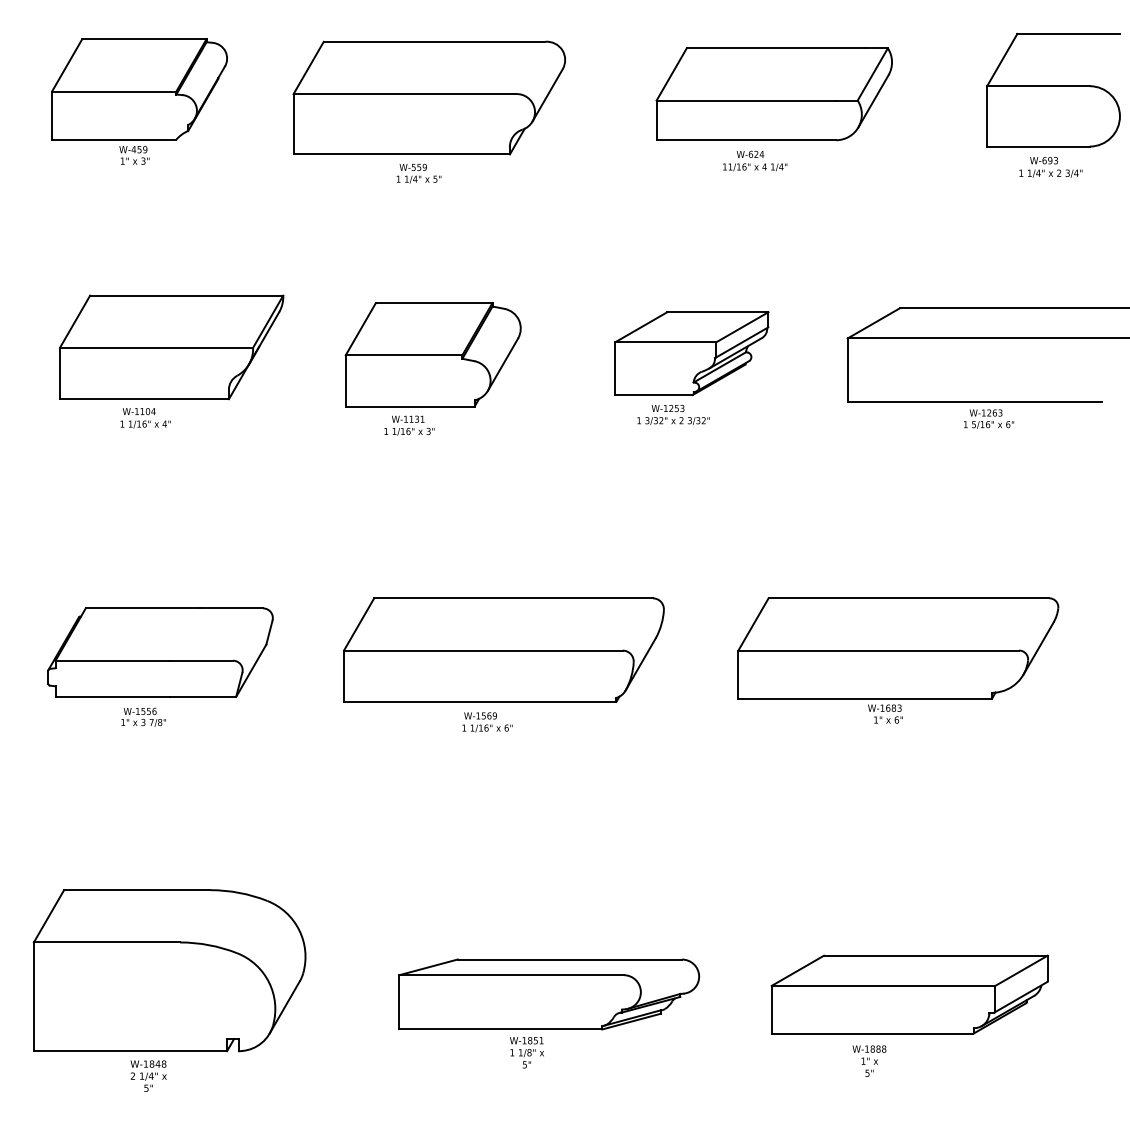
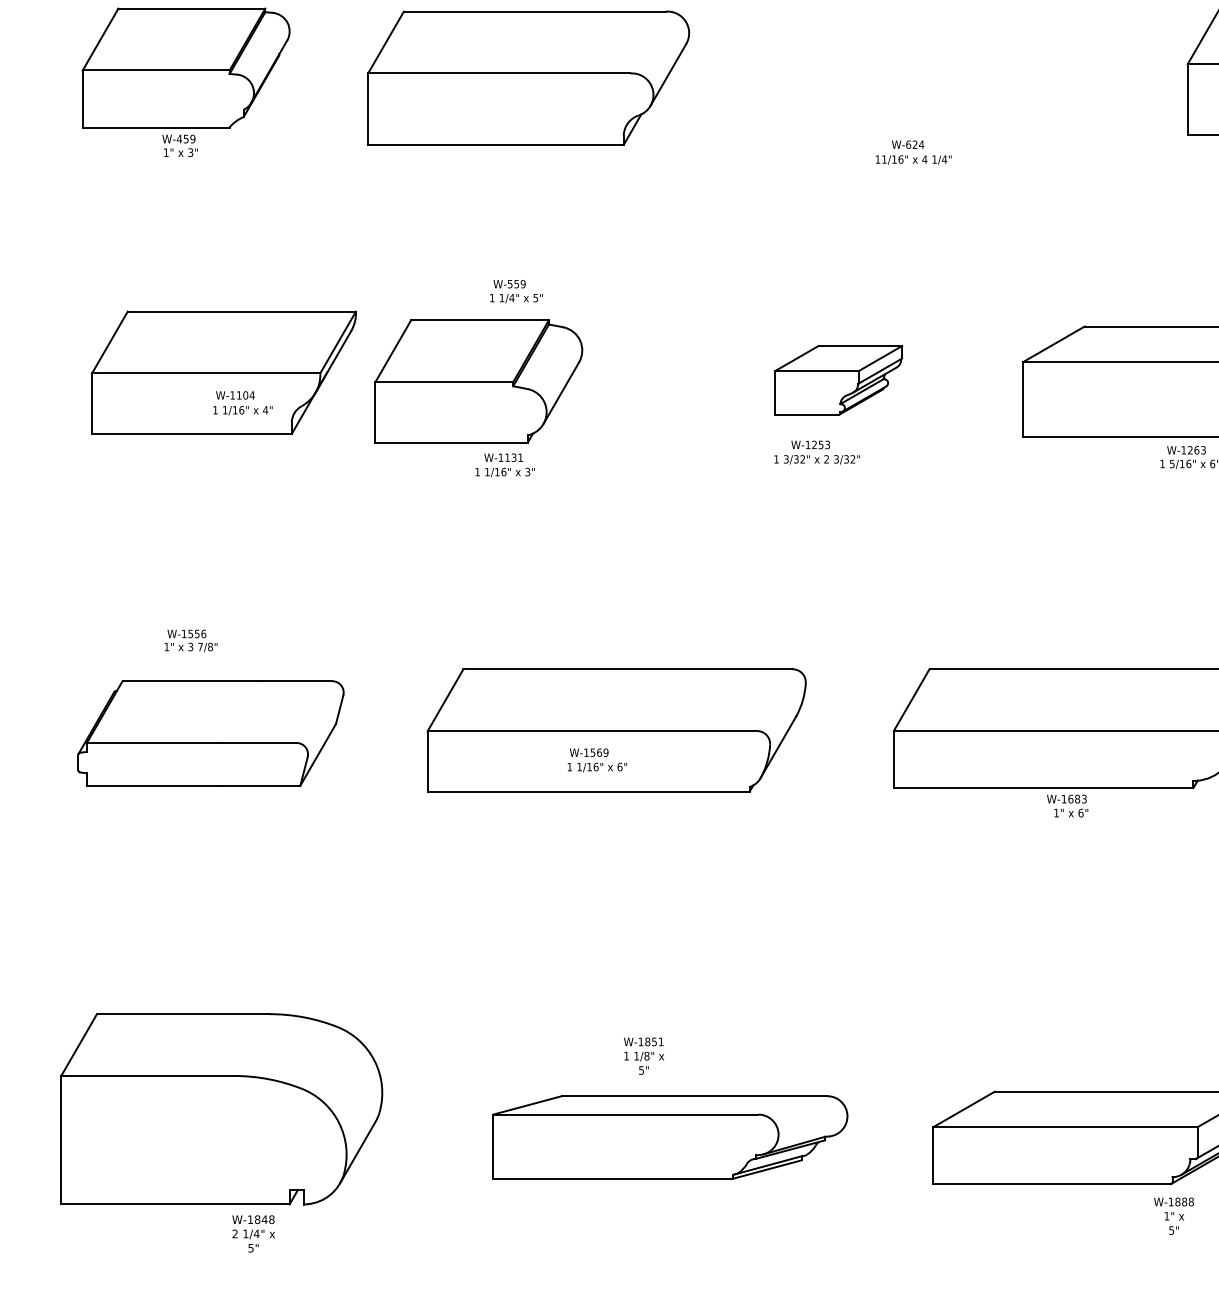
part: (773, 94) -> (935, 73), removed
text: (418, 173) -> (515, 291), moved
part: (691, 353) -> (838, 379), size x0.7
part: (432, 354) -> (477, 381), moved
text: (145, 418) -> (242, 403), moved
text: (143, 716) -> (190, 639), moved
text: (487, 722) -> (597, 760), moved
text: (526, 1052) -> (643, 1055), moved
text: (869, 1060) -> (1173, 1215), moved
text: (148, 1075) -> (253, 1233), moved

